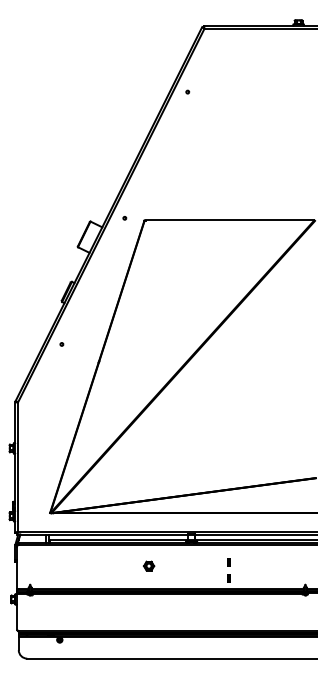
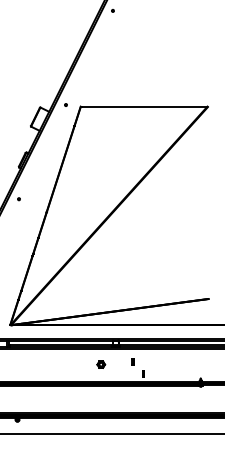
part: (228, 562) -> (132, 361), moved
part: (148, 565) -> (100, 364), moved

